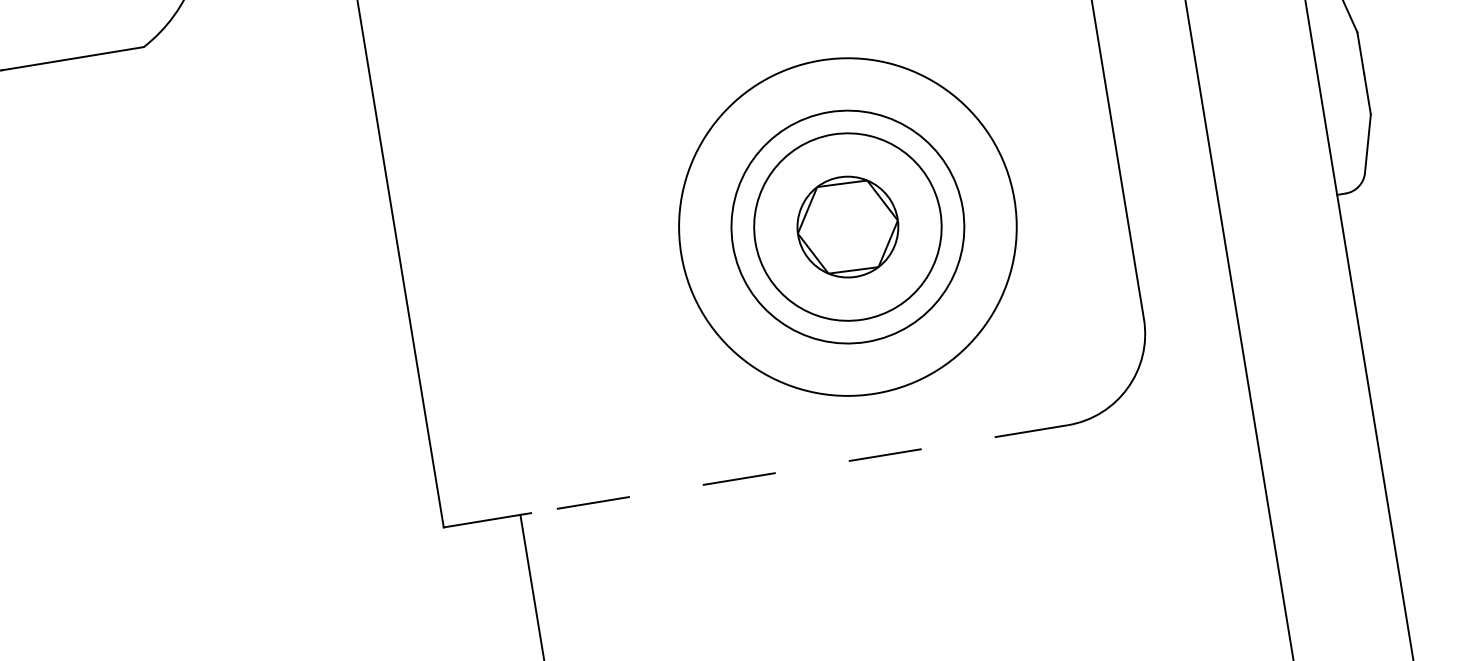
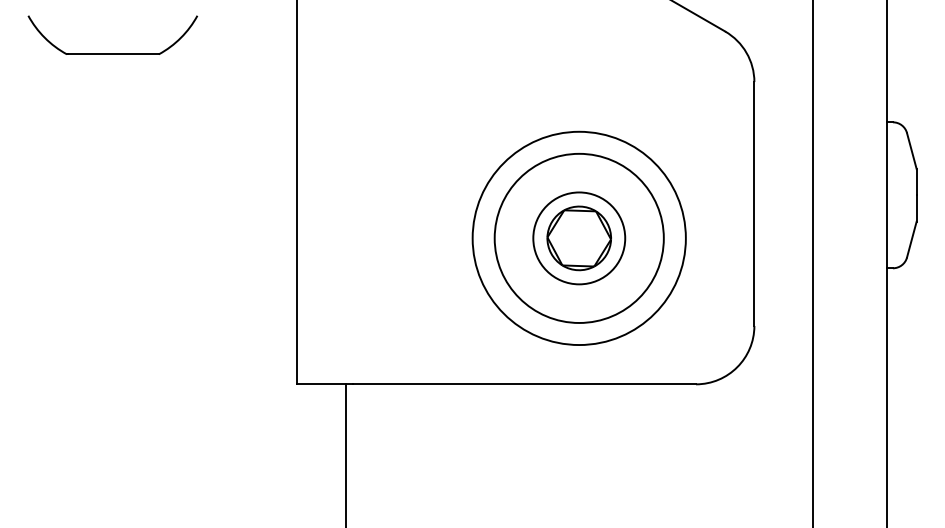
circle: (846, 225) -> (578, 237), size x1.43
circle: (848, 227) -> (579, 238), size x0.62
line: (799, 469) -> (524, 384), dashed -> solid

